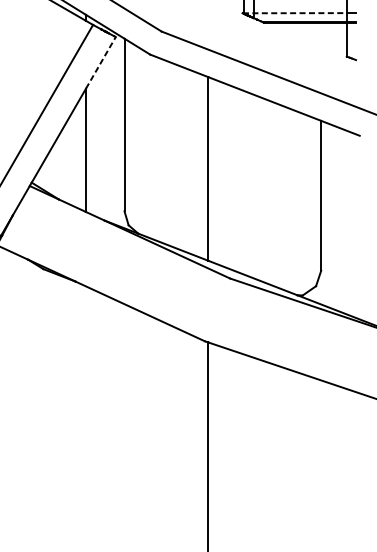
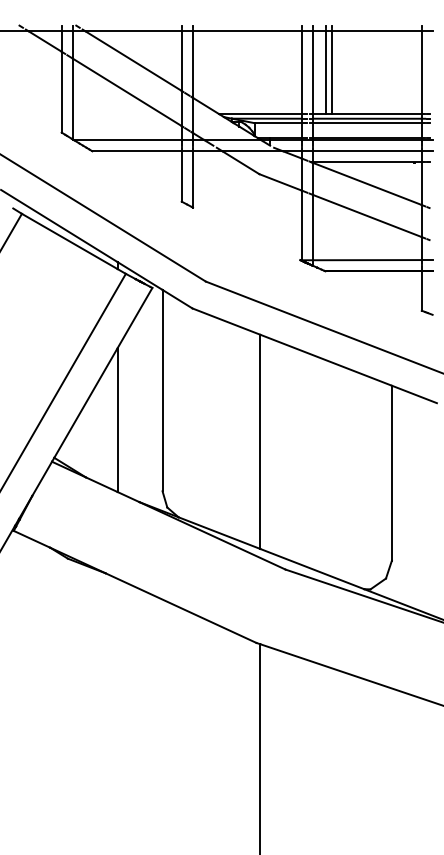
line: (295, 13) -> (361, 260), dashed -> solid
line: (100, 63) -> (134, 318), dashed -> solid

